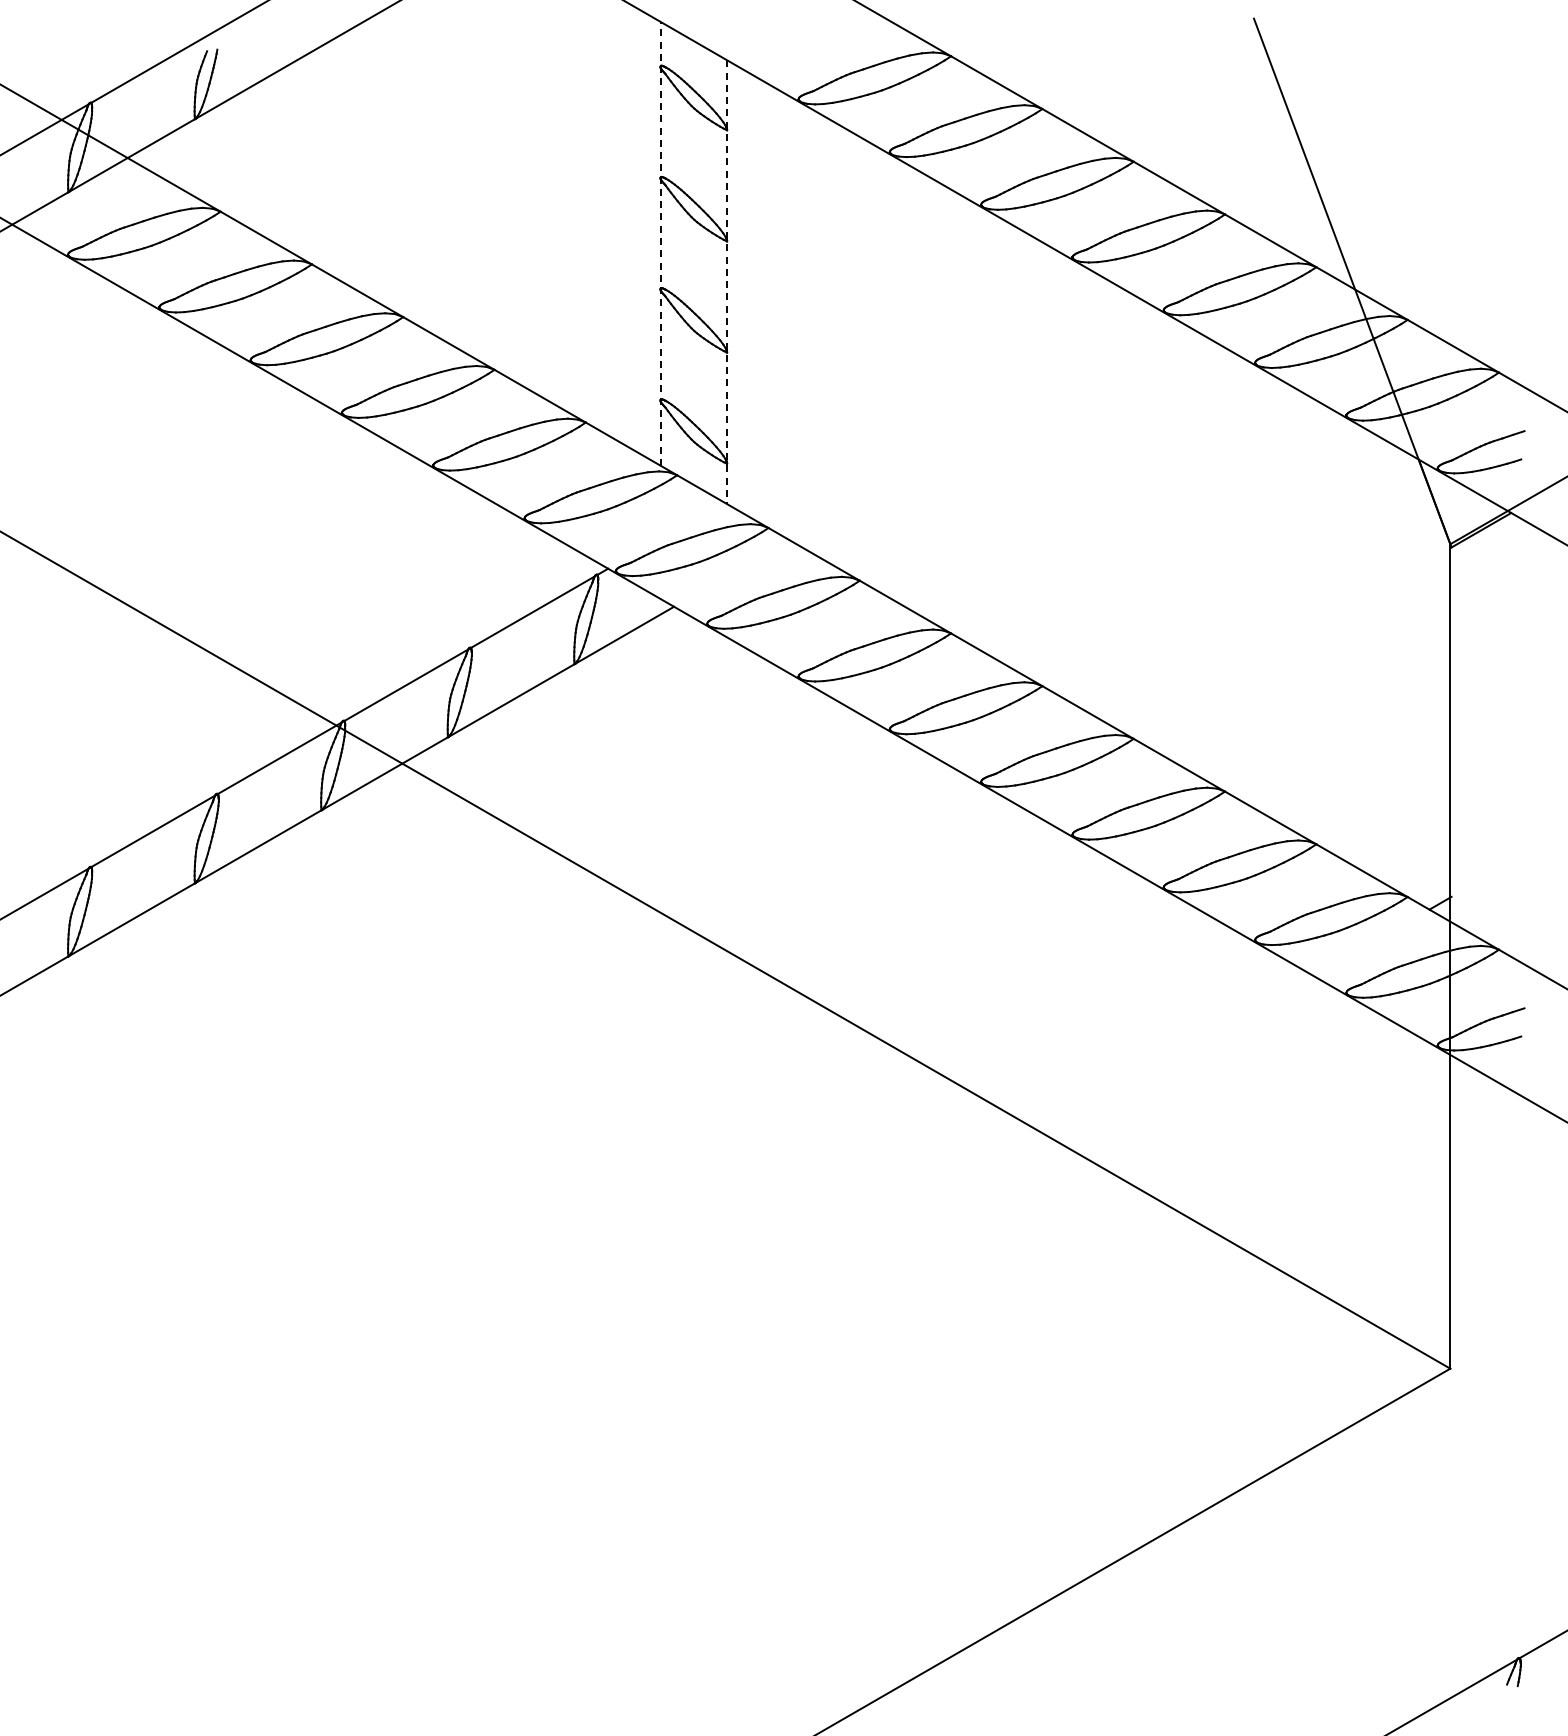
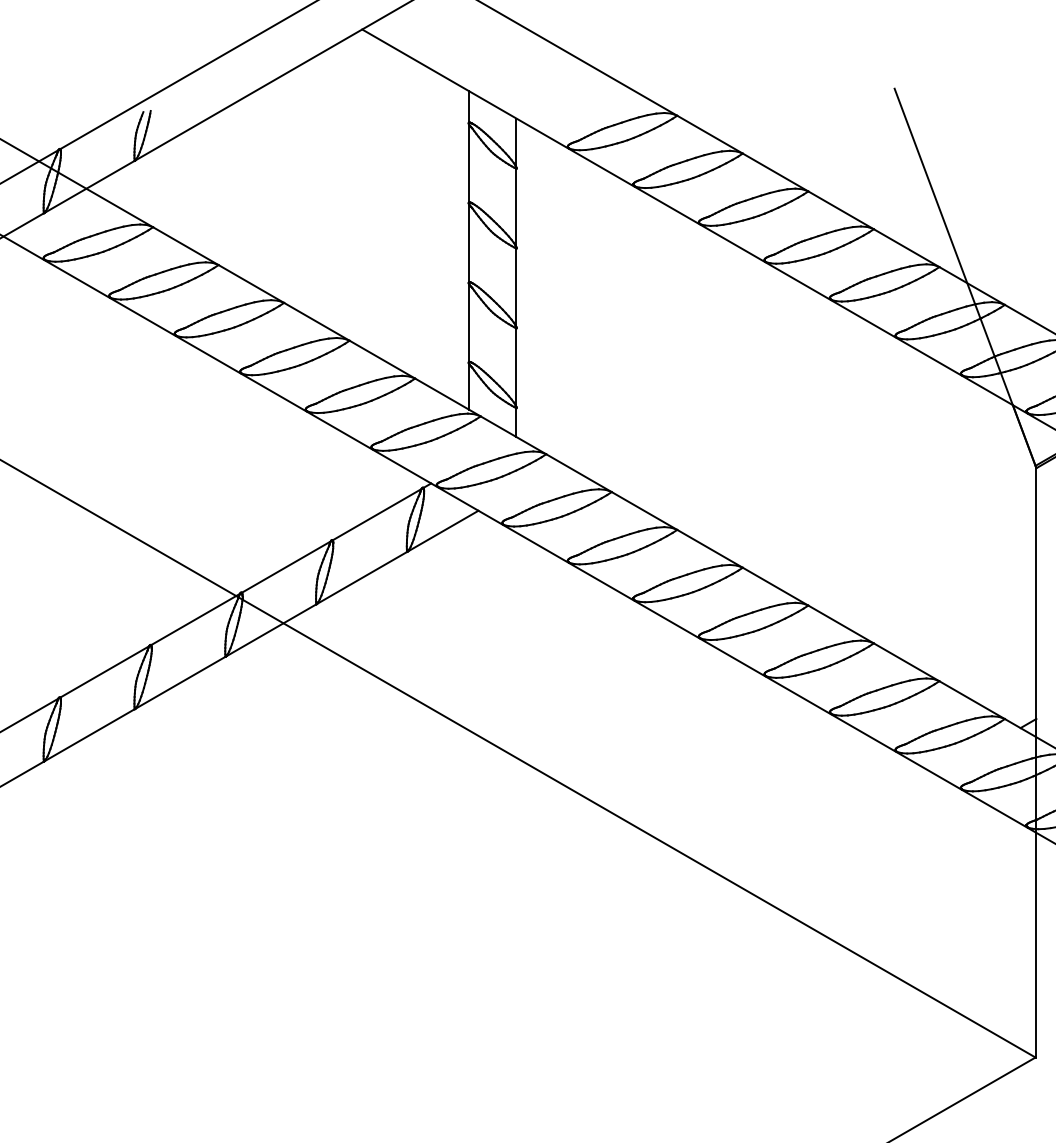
line: (661, 244) -> (469, 250), dashed -> solid
line: (727, 282) -> (516, 278), dashed -> solid

